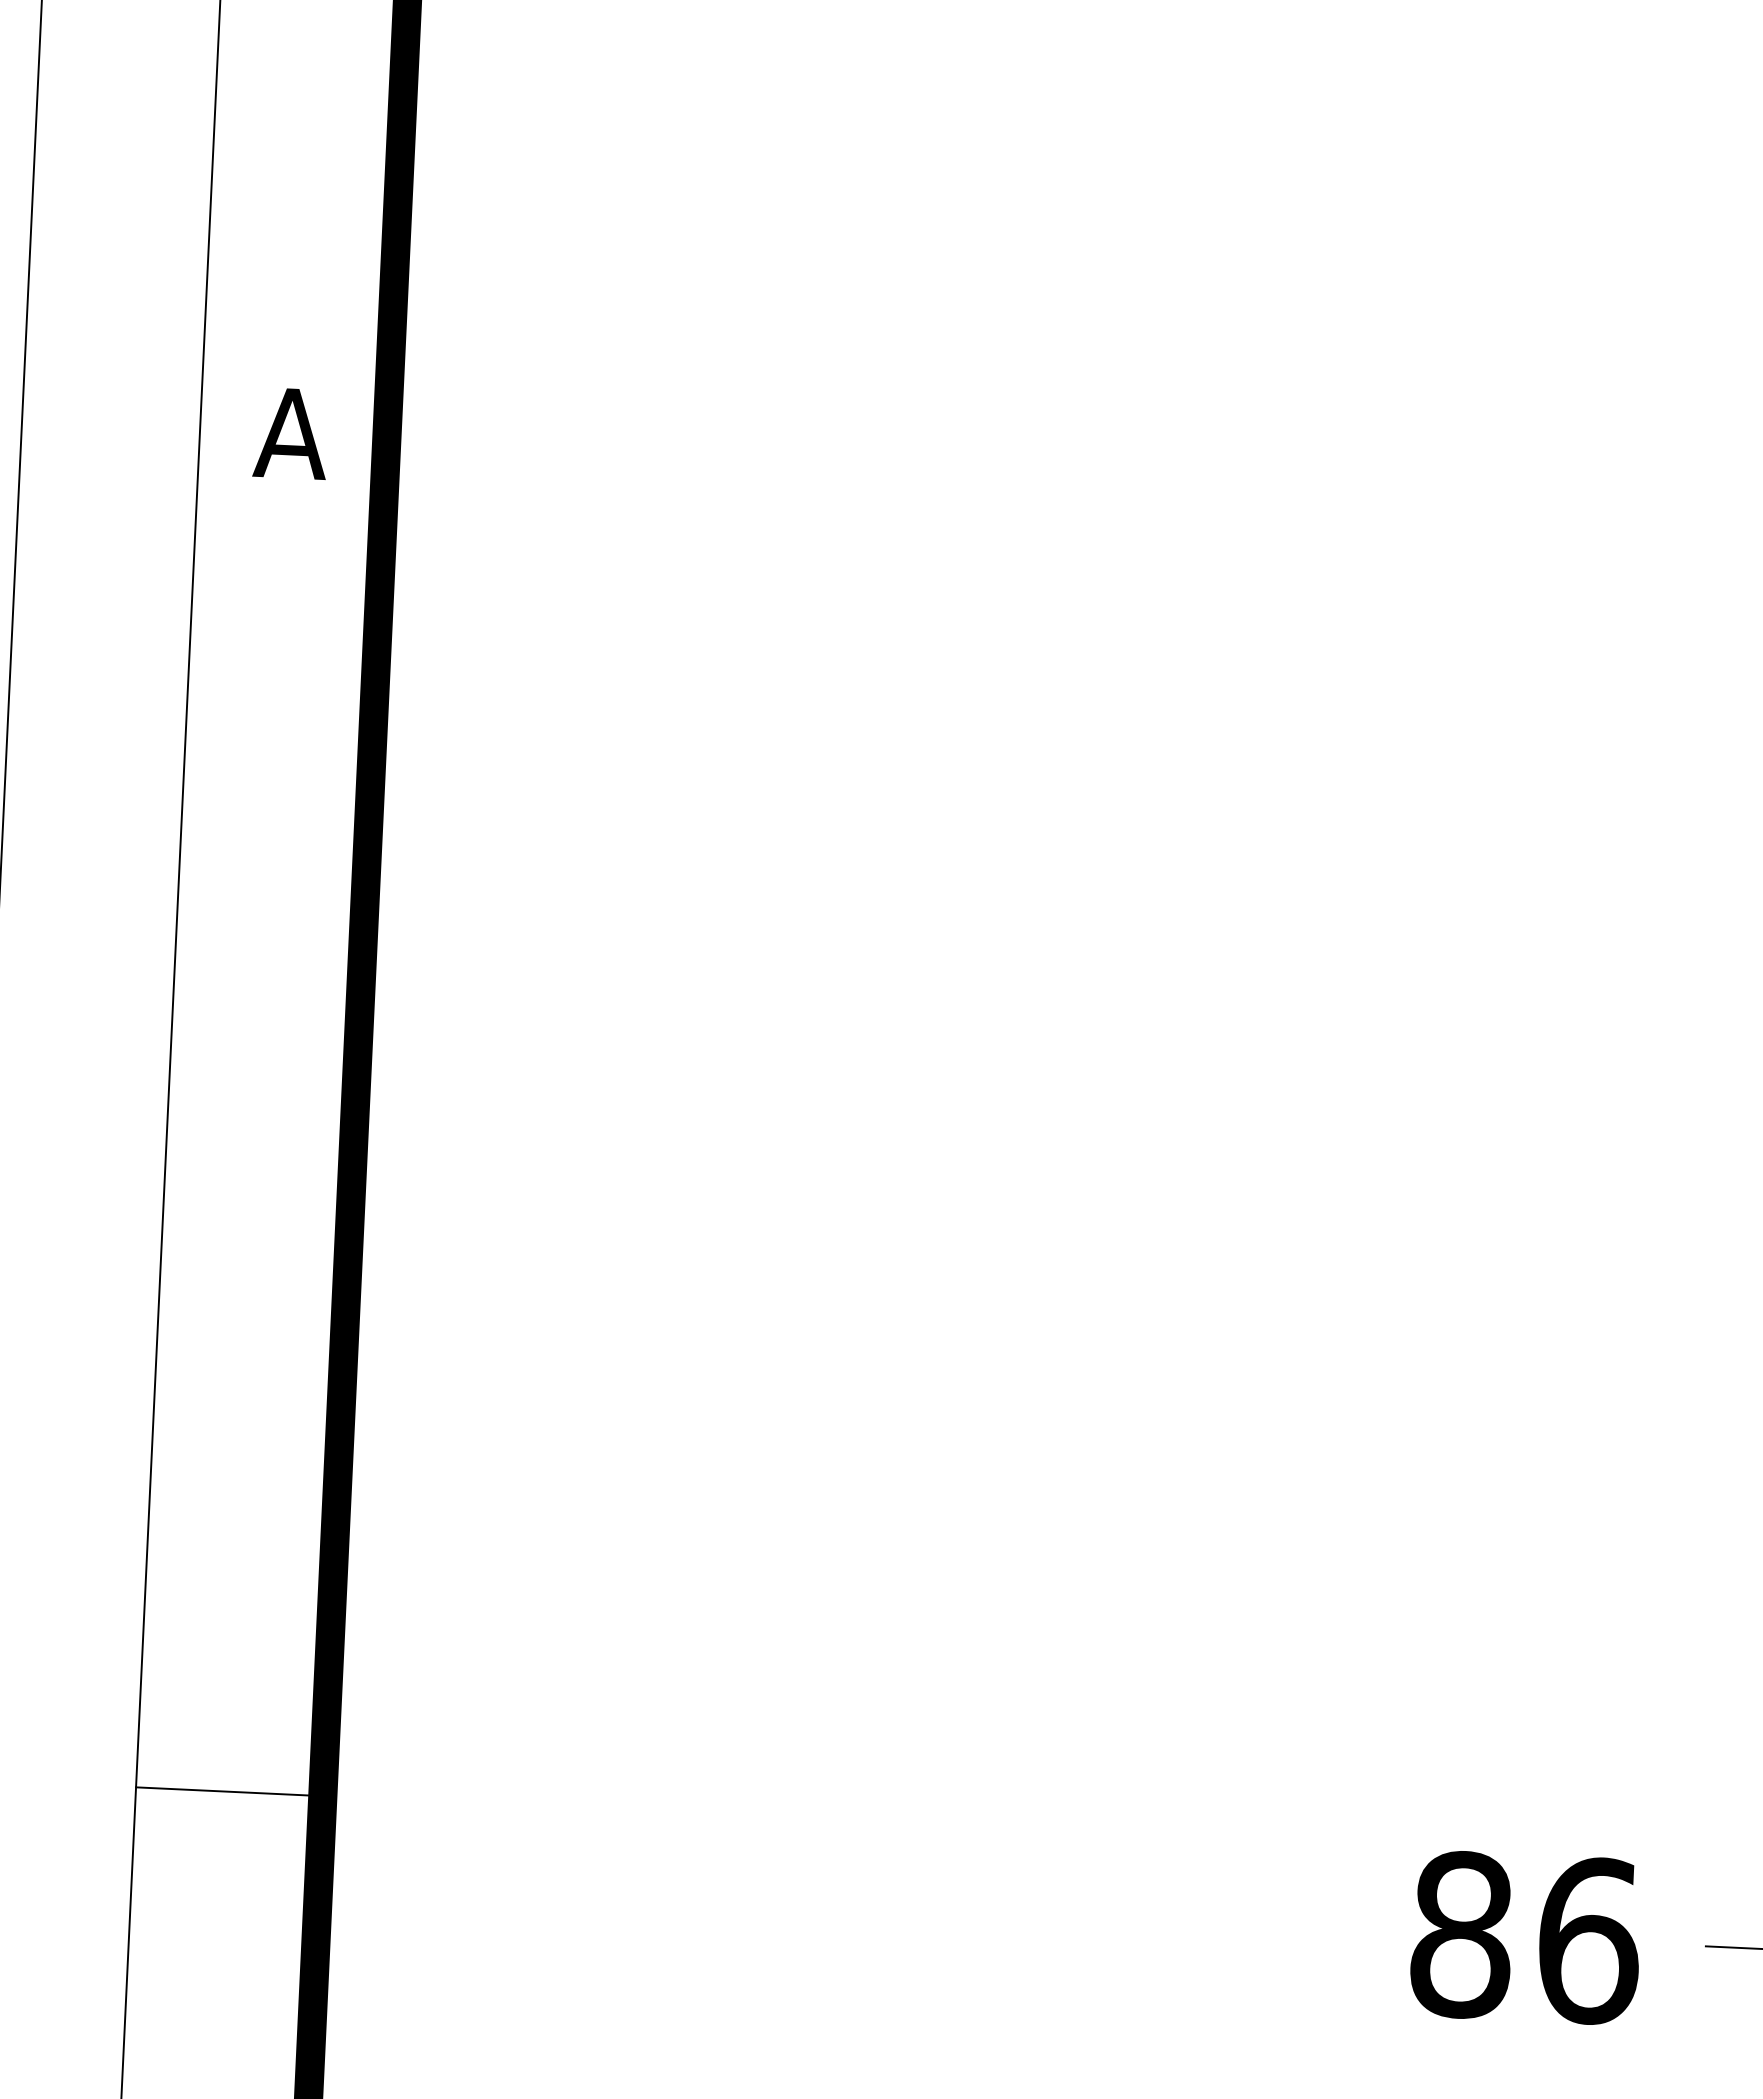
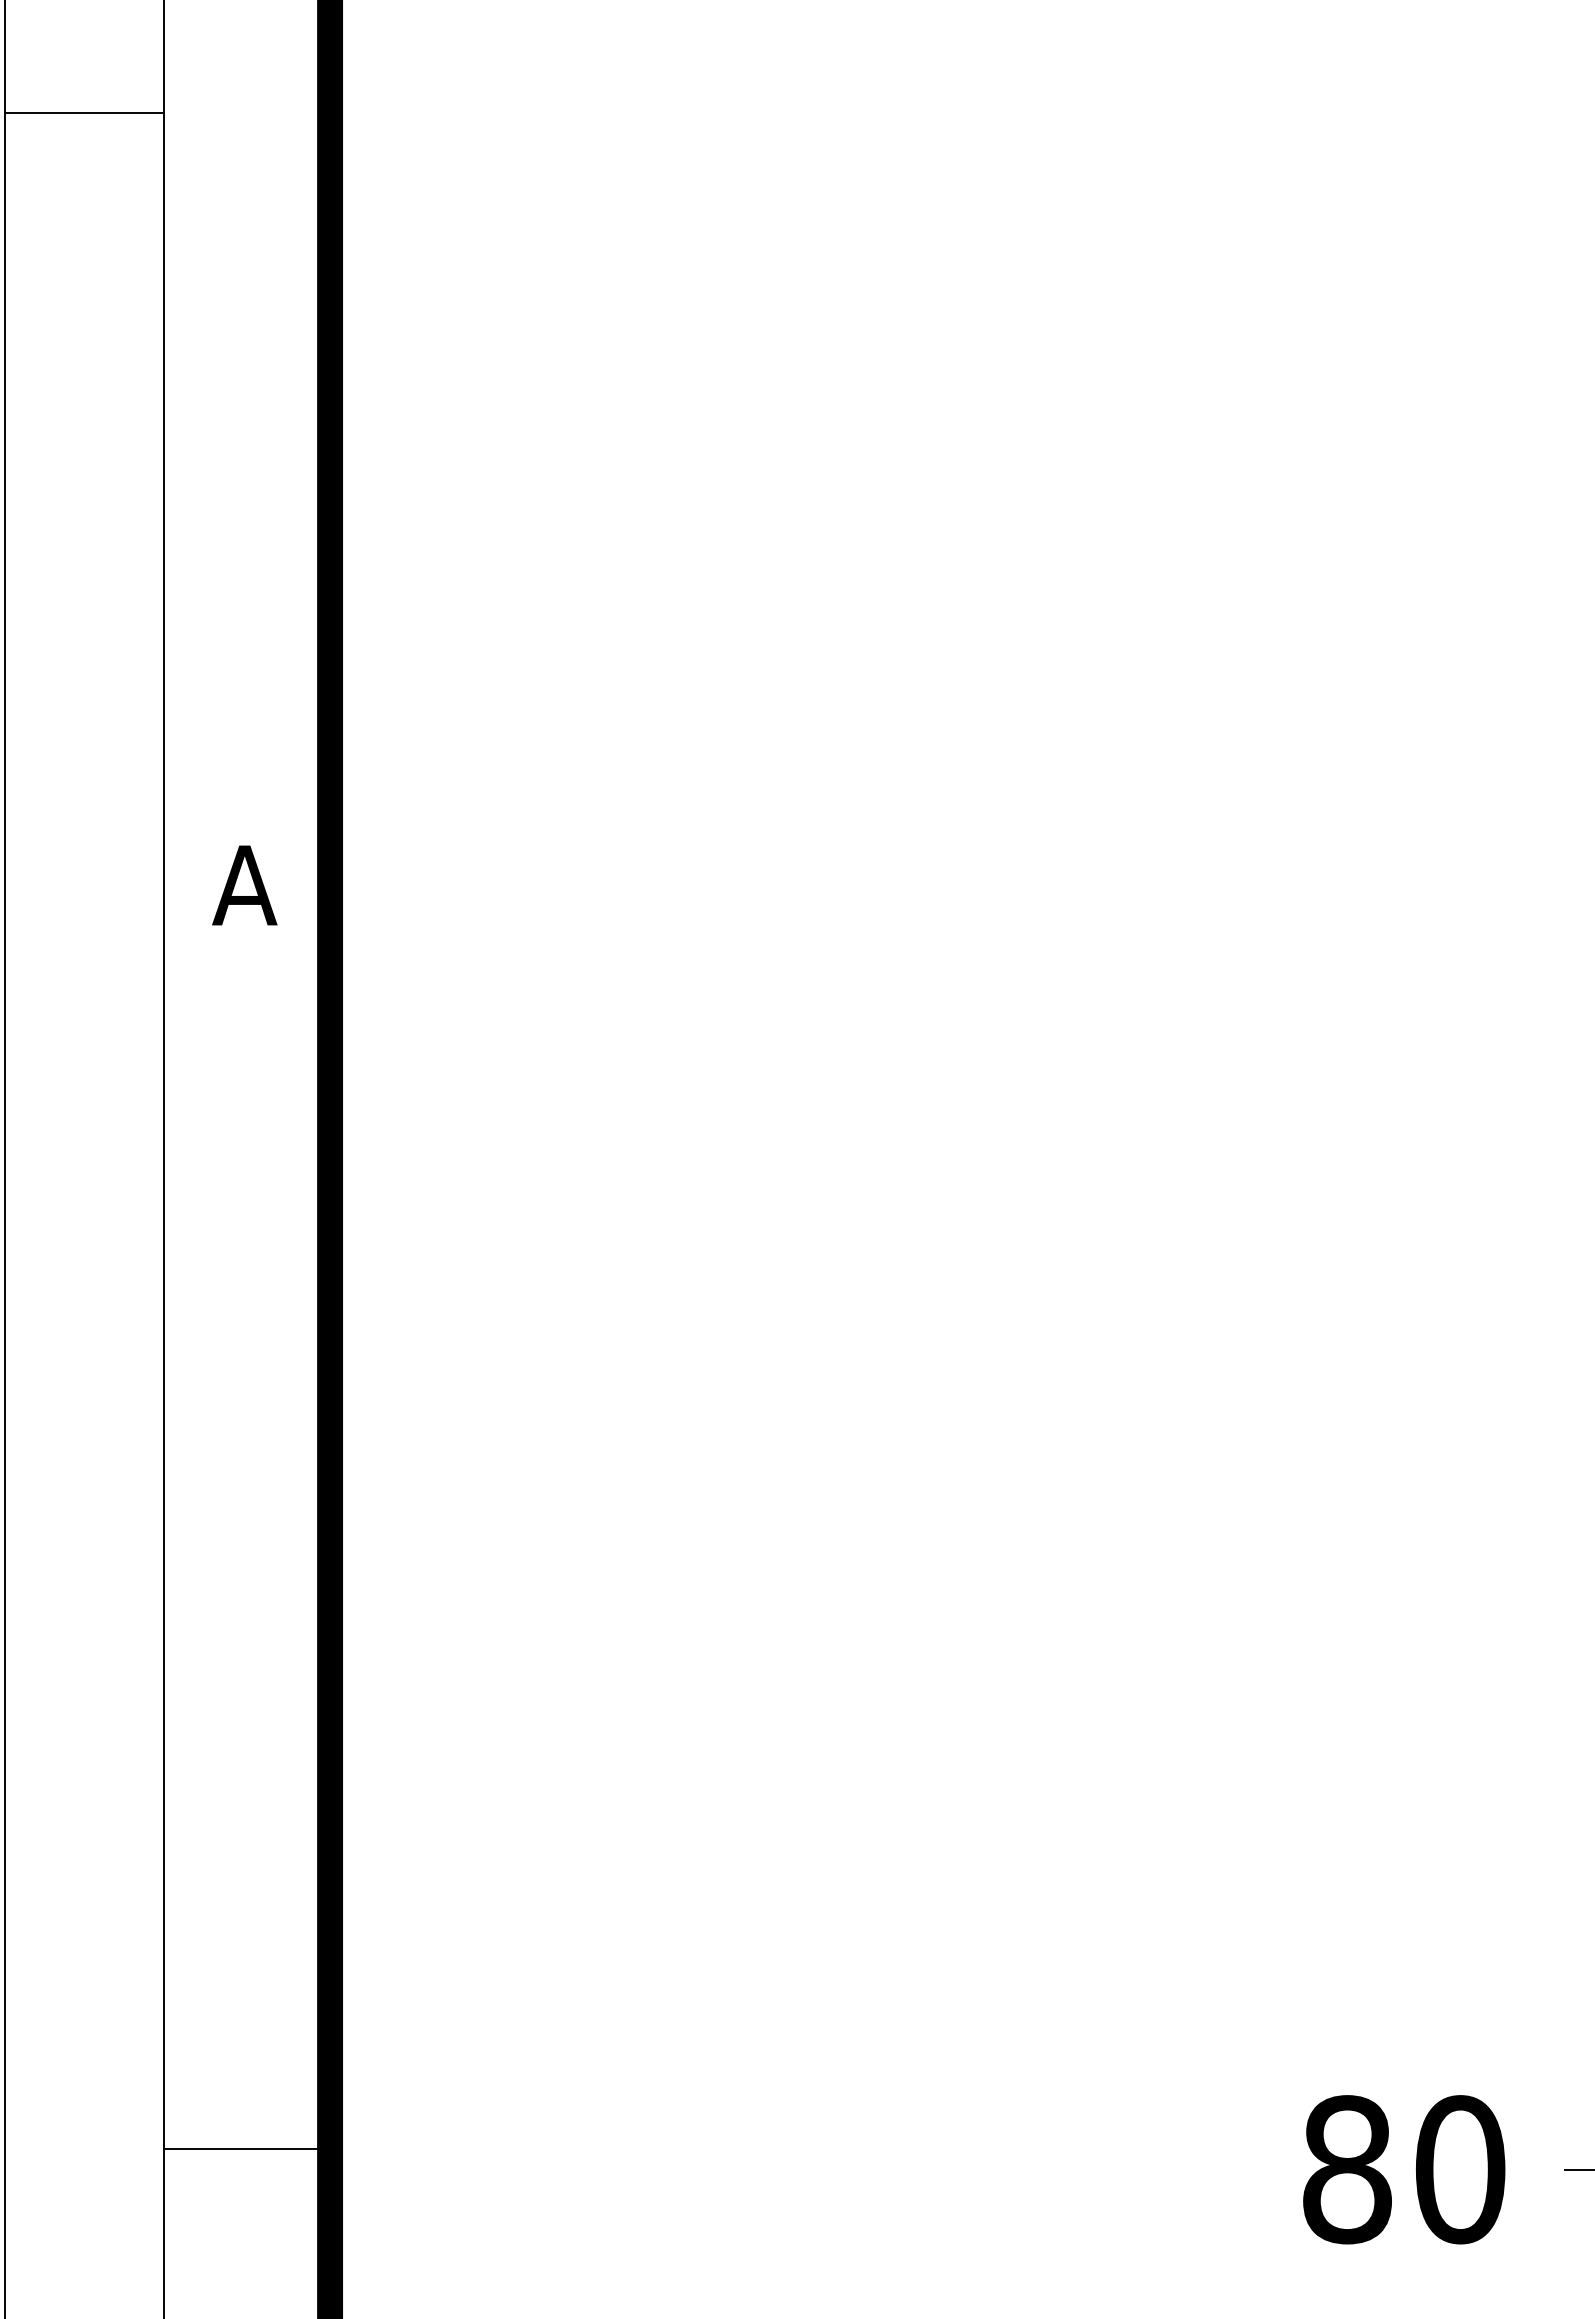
line: (228, 1792) -> (246, 2149), moved
text: (1590, 1940) -> (1461, 2169), 86 -> 80

